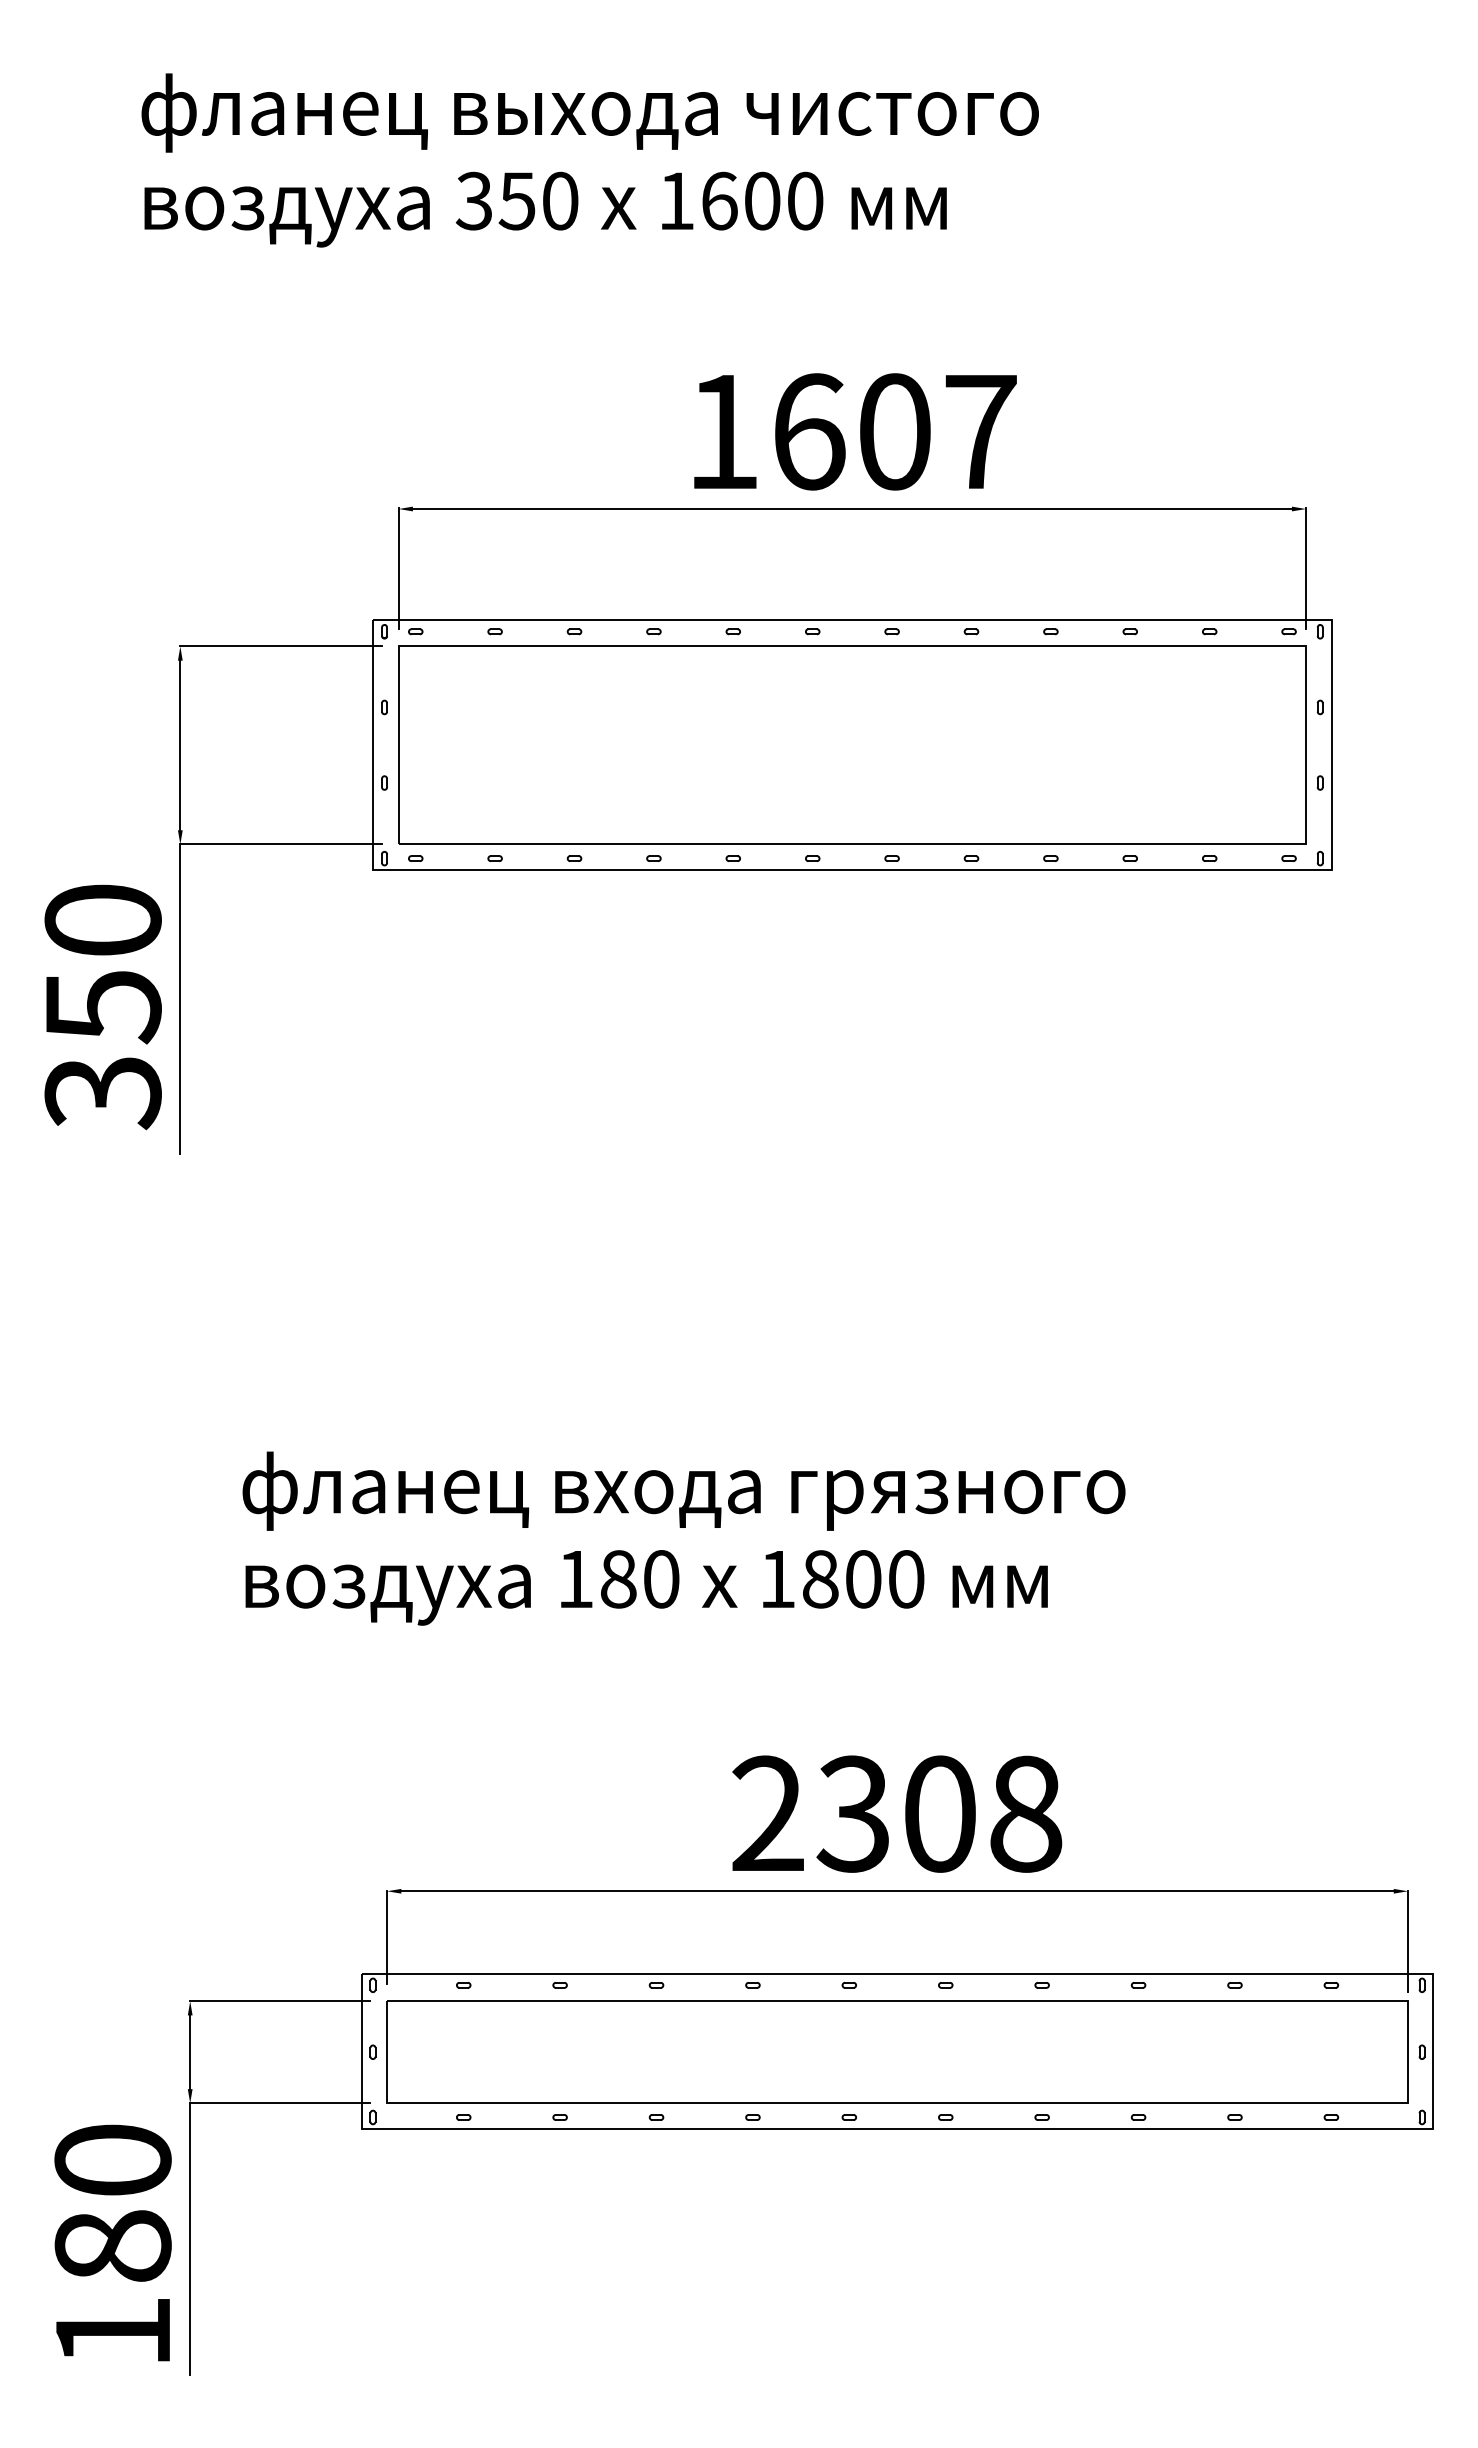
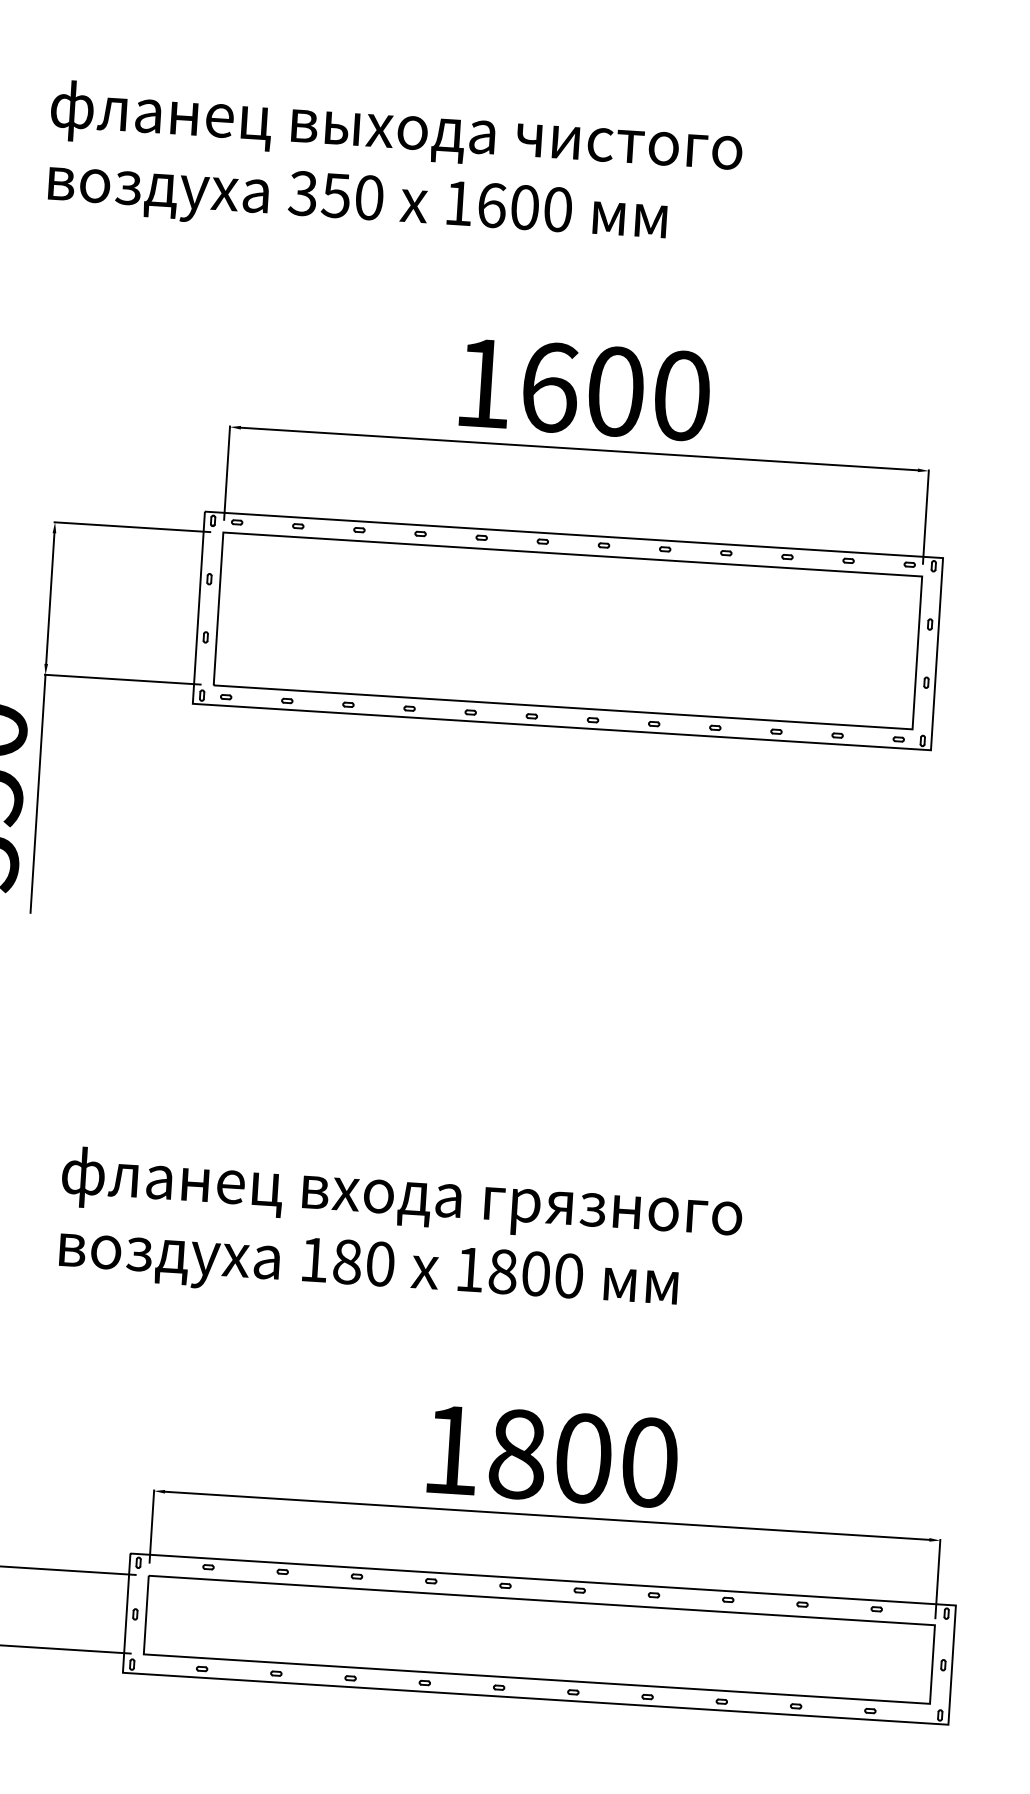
text: (980, 431) -> (681, 395), 1607 -> 1600
text: (897, 1813) -> (550, 1455), 2308 -> 1800

